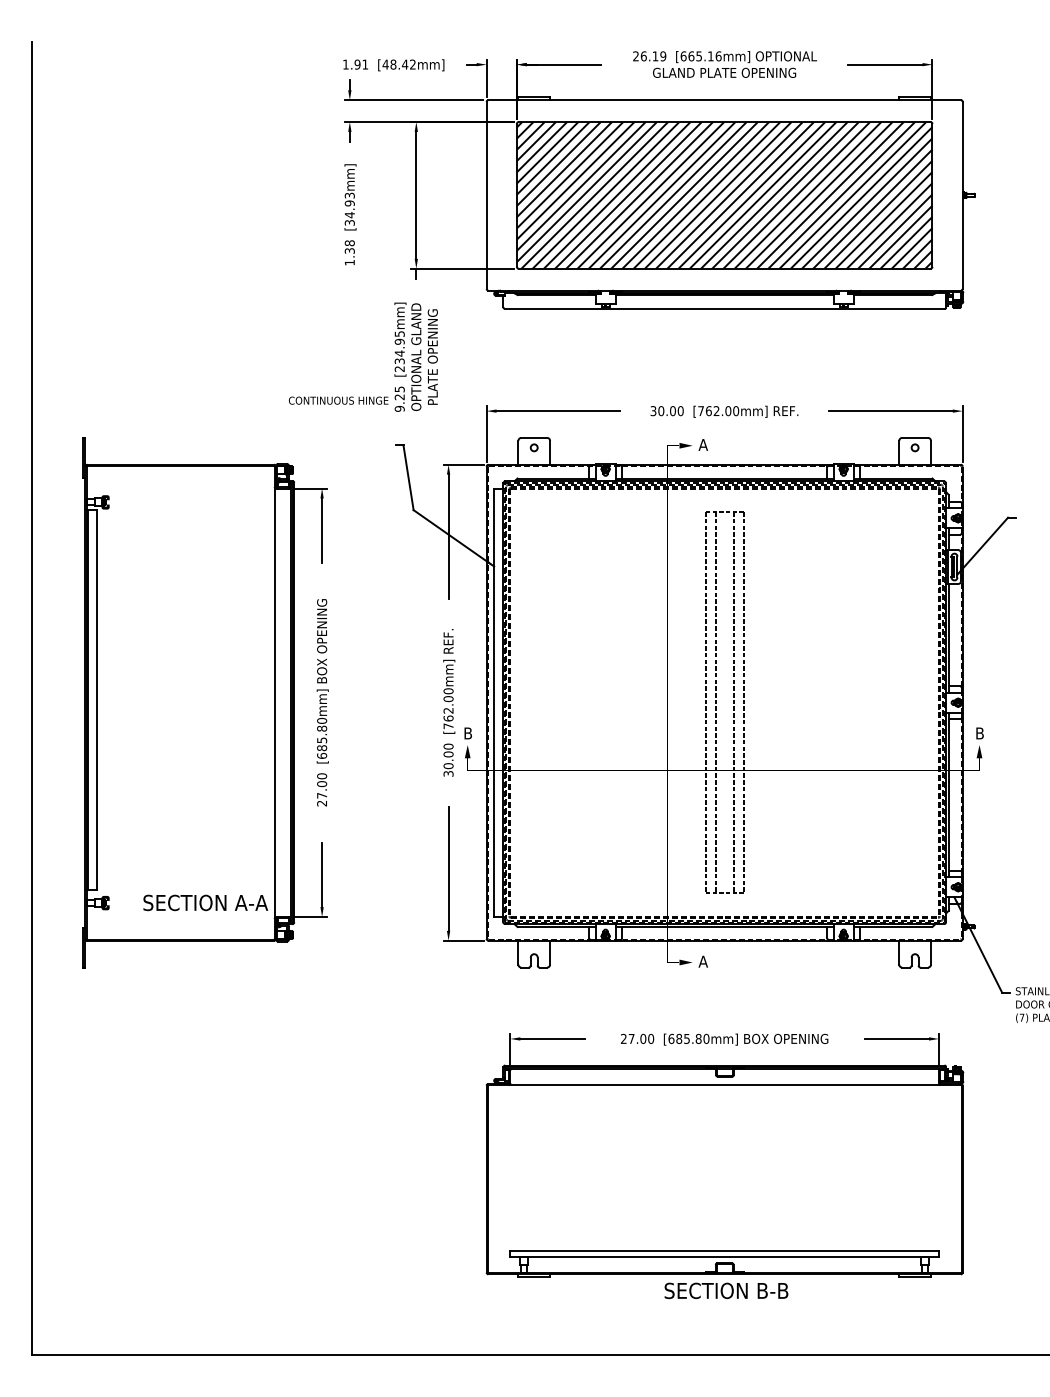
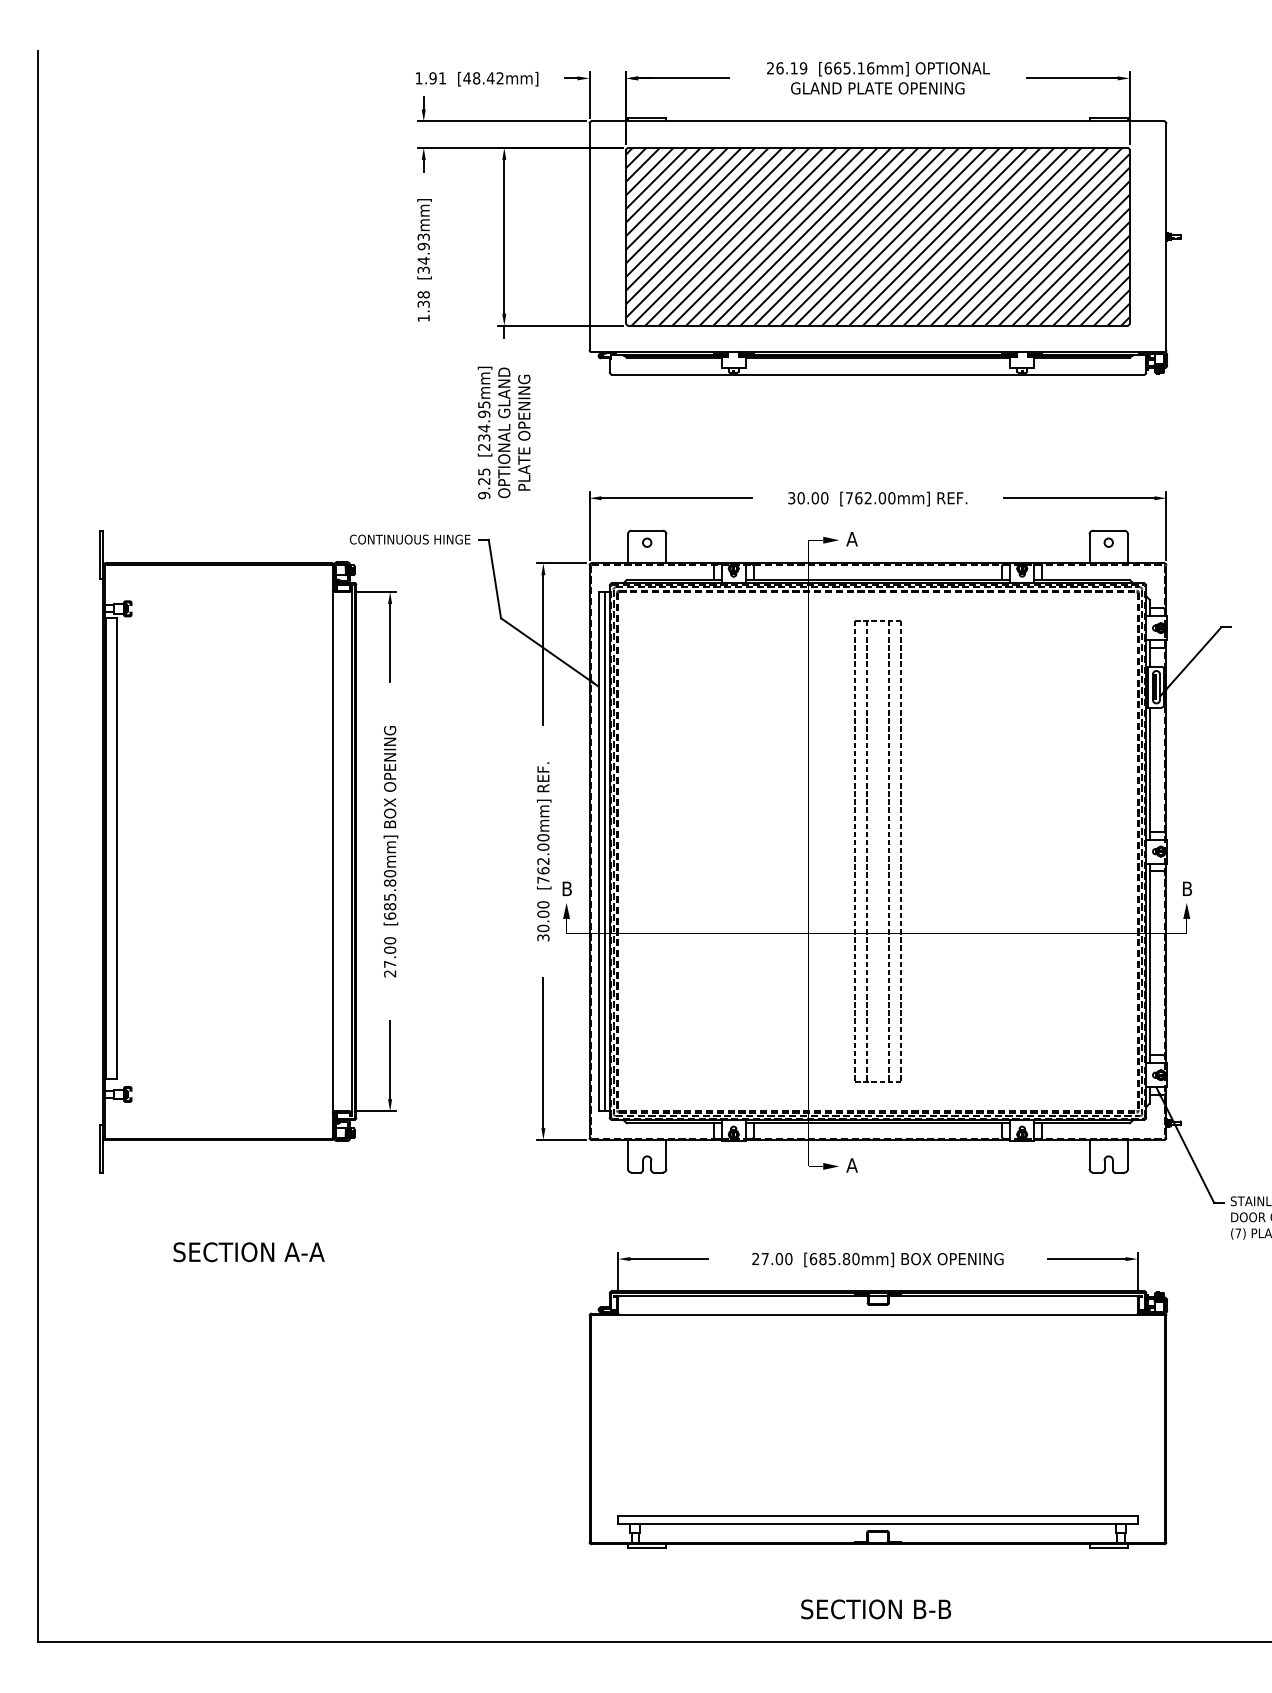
text: (338, 400) -> (409, 539), moved
line: (499, 702) -> (604, 851), added
text: (205, 903) -> (248, 1252), moved
text: (726, 1290) -> (876, 1609), moved

